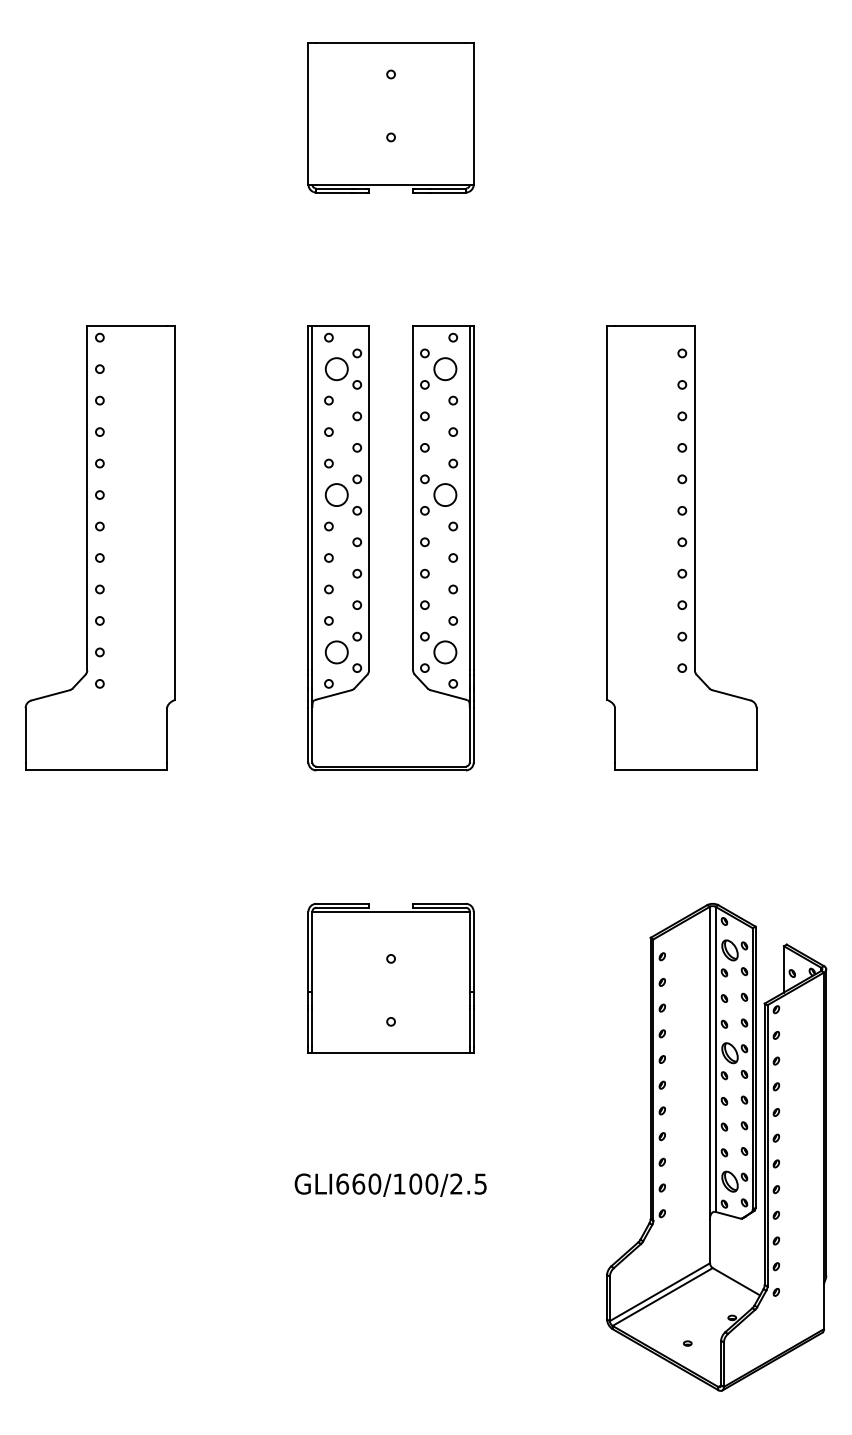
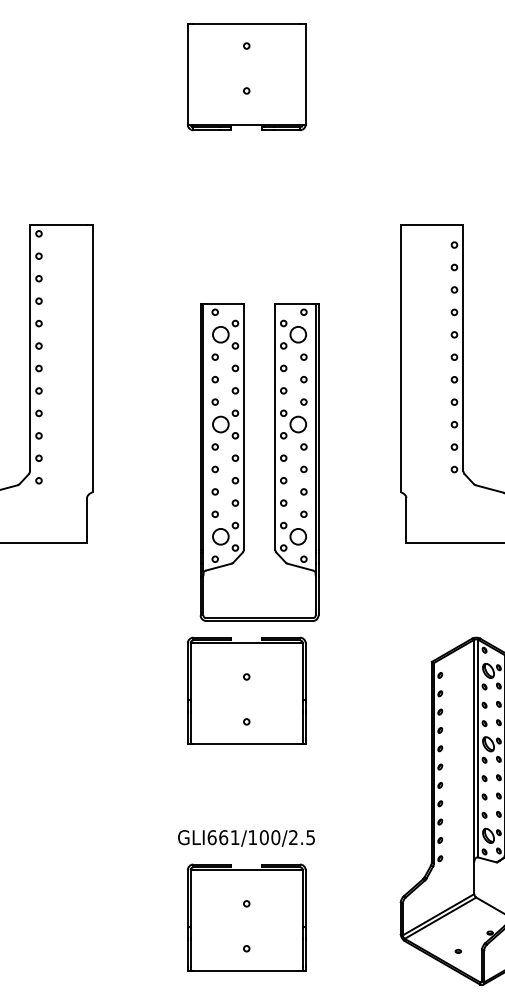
part: (369, 548) -> (244, 462), moved
text: (374, 1183) -> (234, 837), GLI660/100/2.5 -> GLI661/100/2.5
part: (390, 1296) -> (246, 917), added

